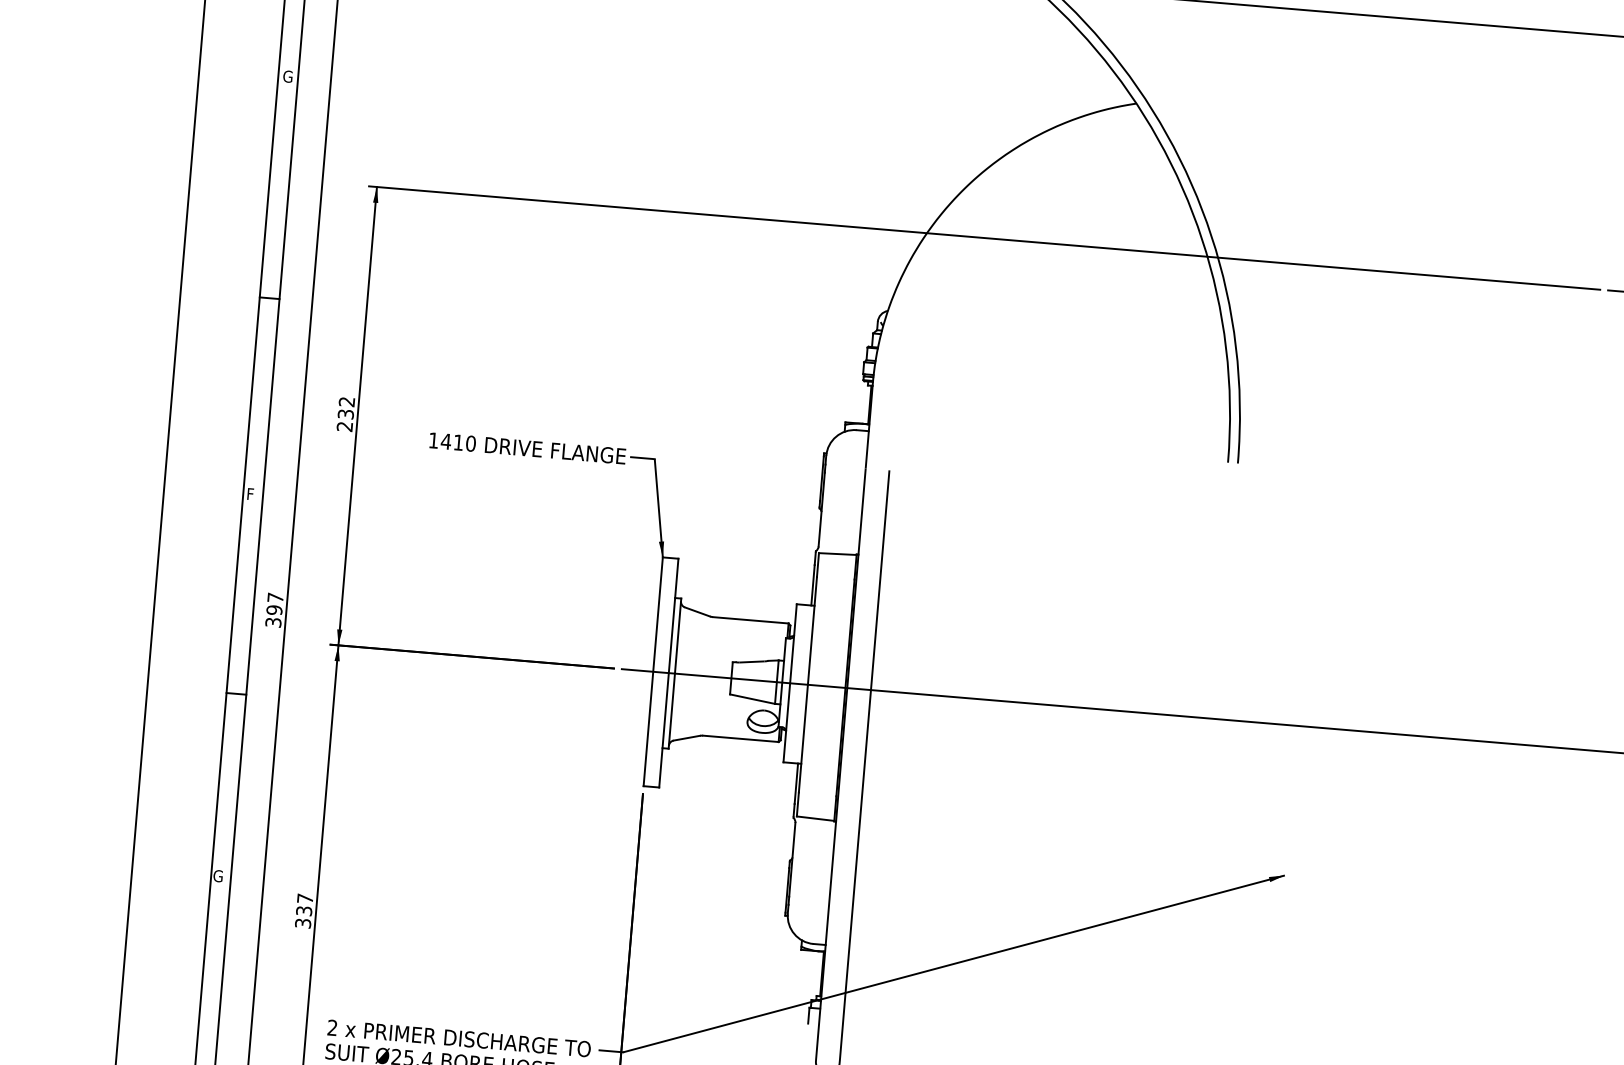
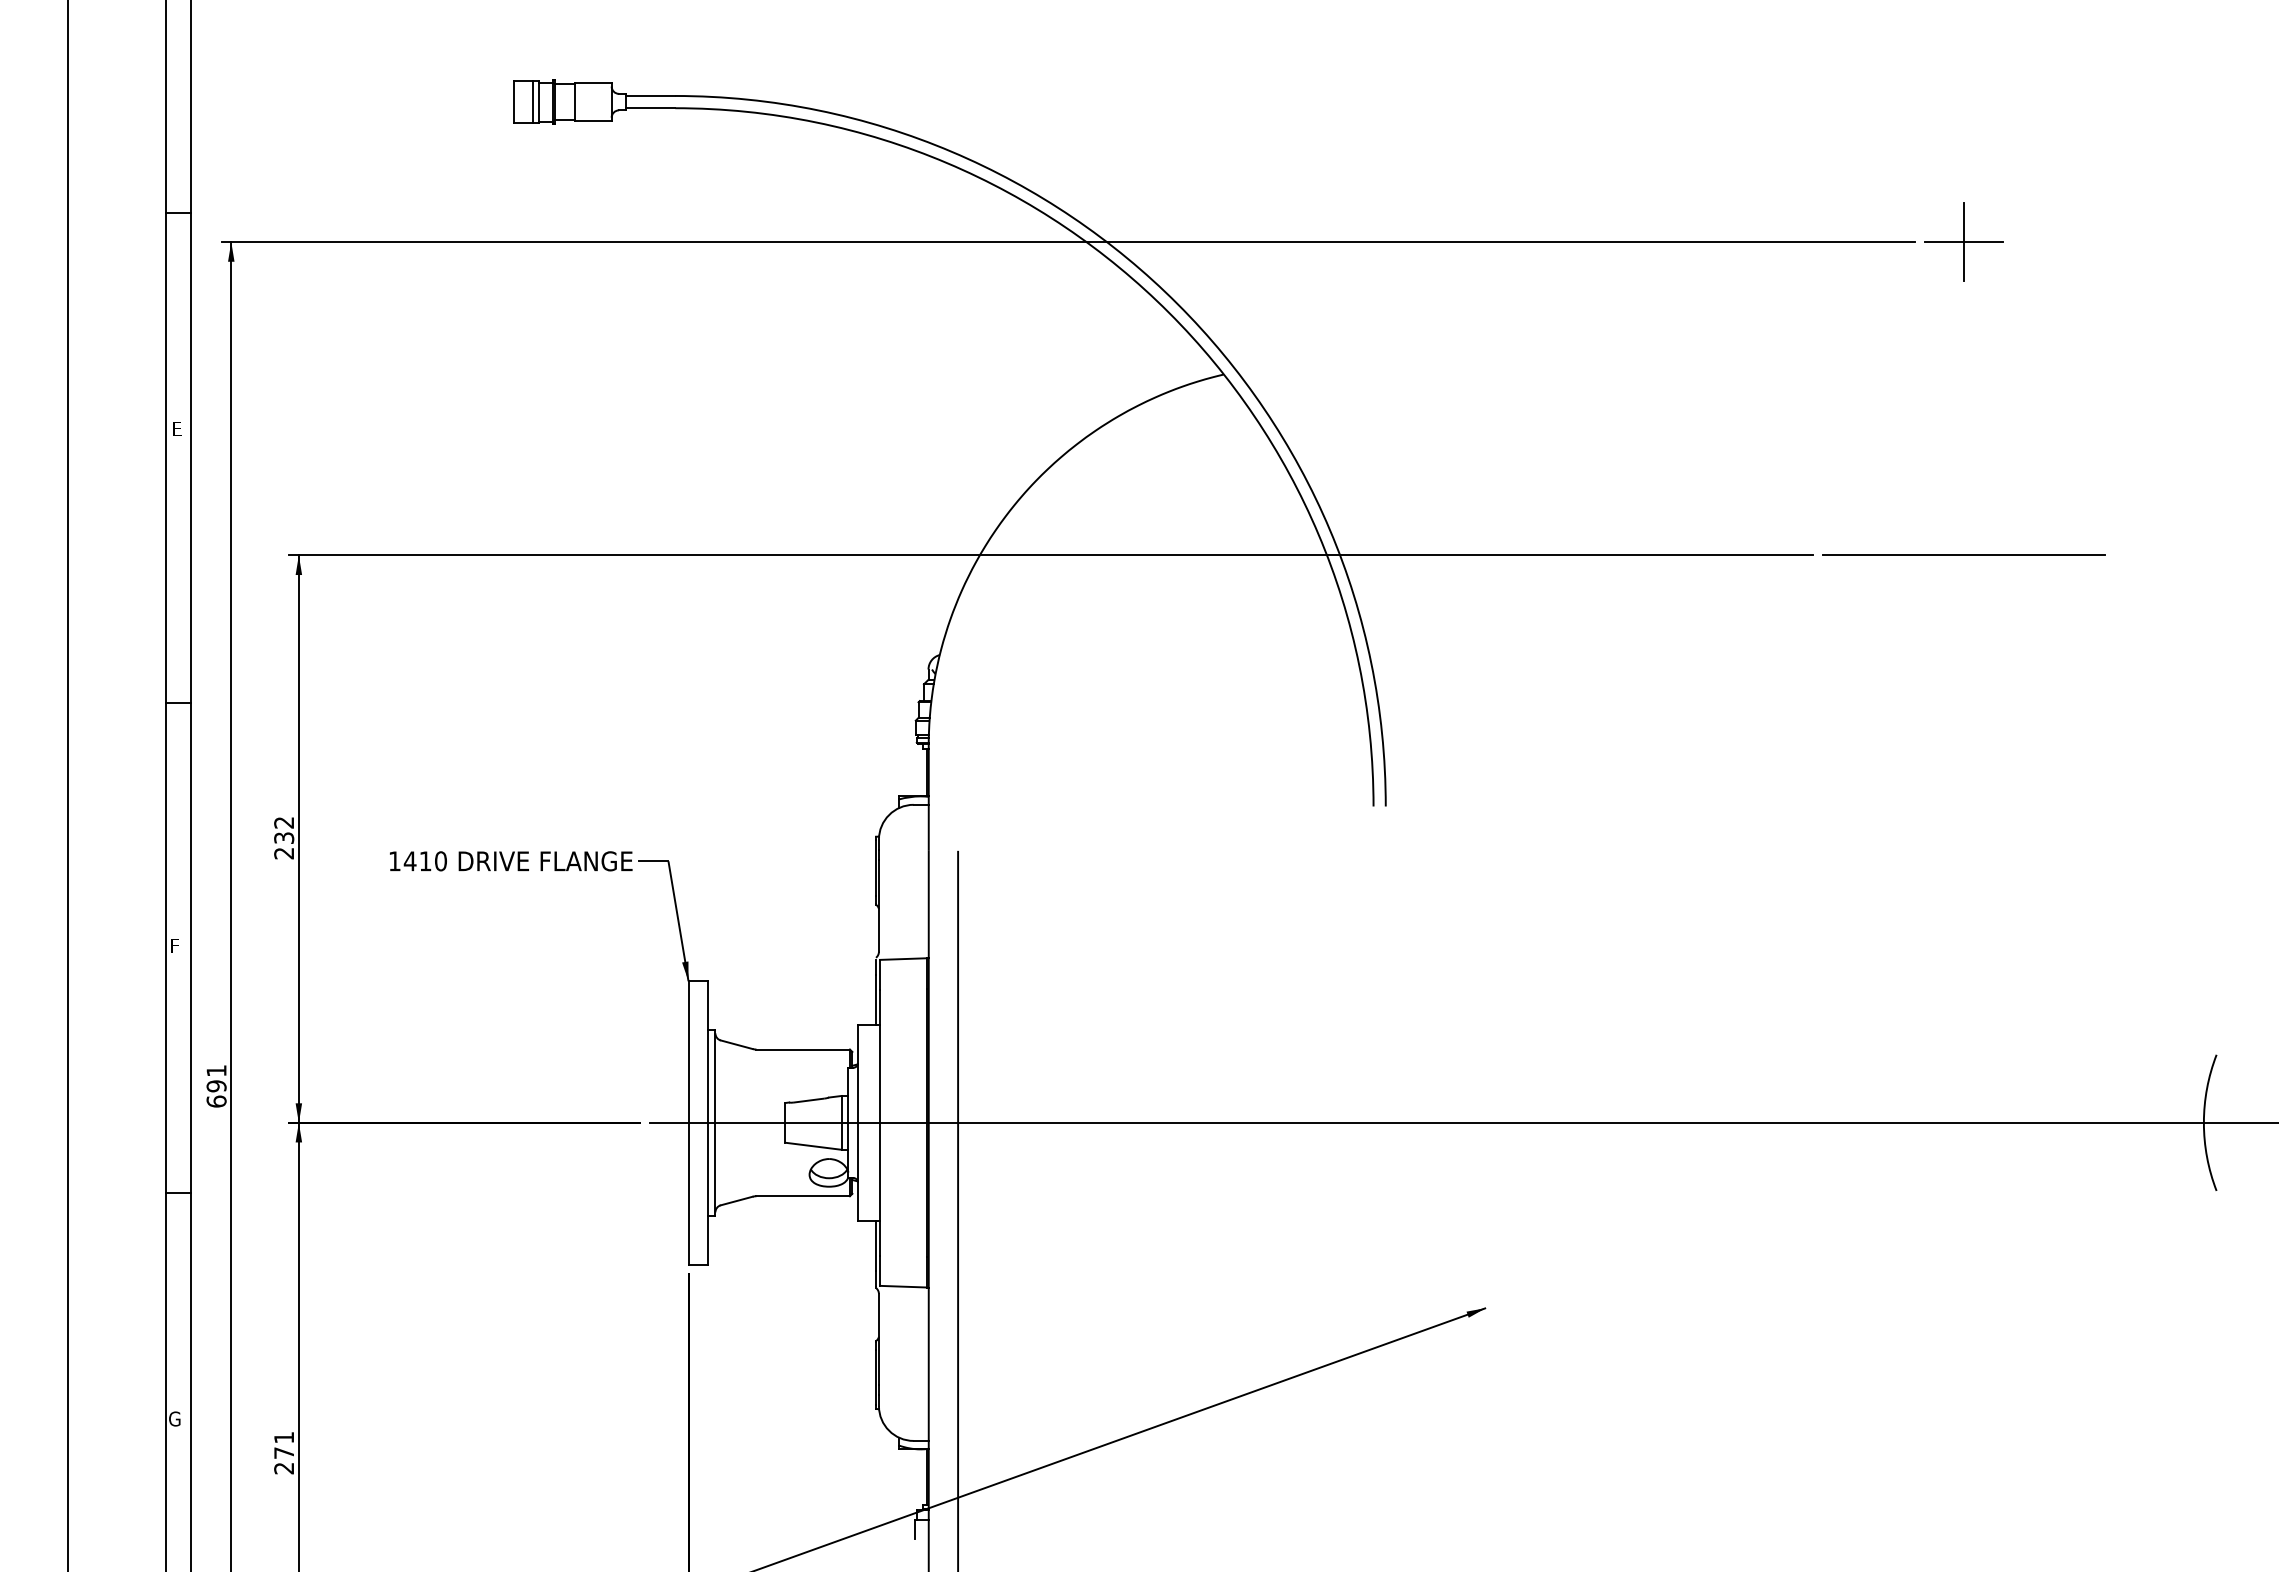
text: (287, 76) -> (177, 428), G -> E
text: (274, 610) -> (216, 1086), 397 -> 691
text: (304, 911) -> (284, 1453), 337 -> 271

